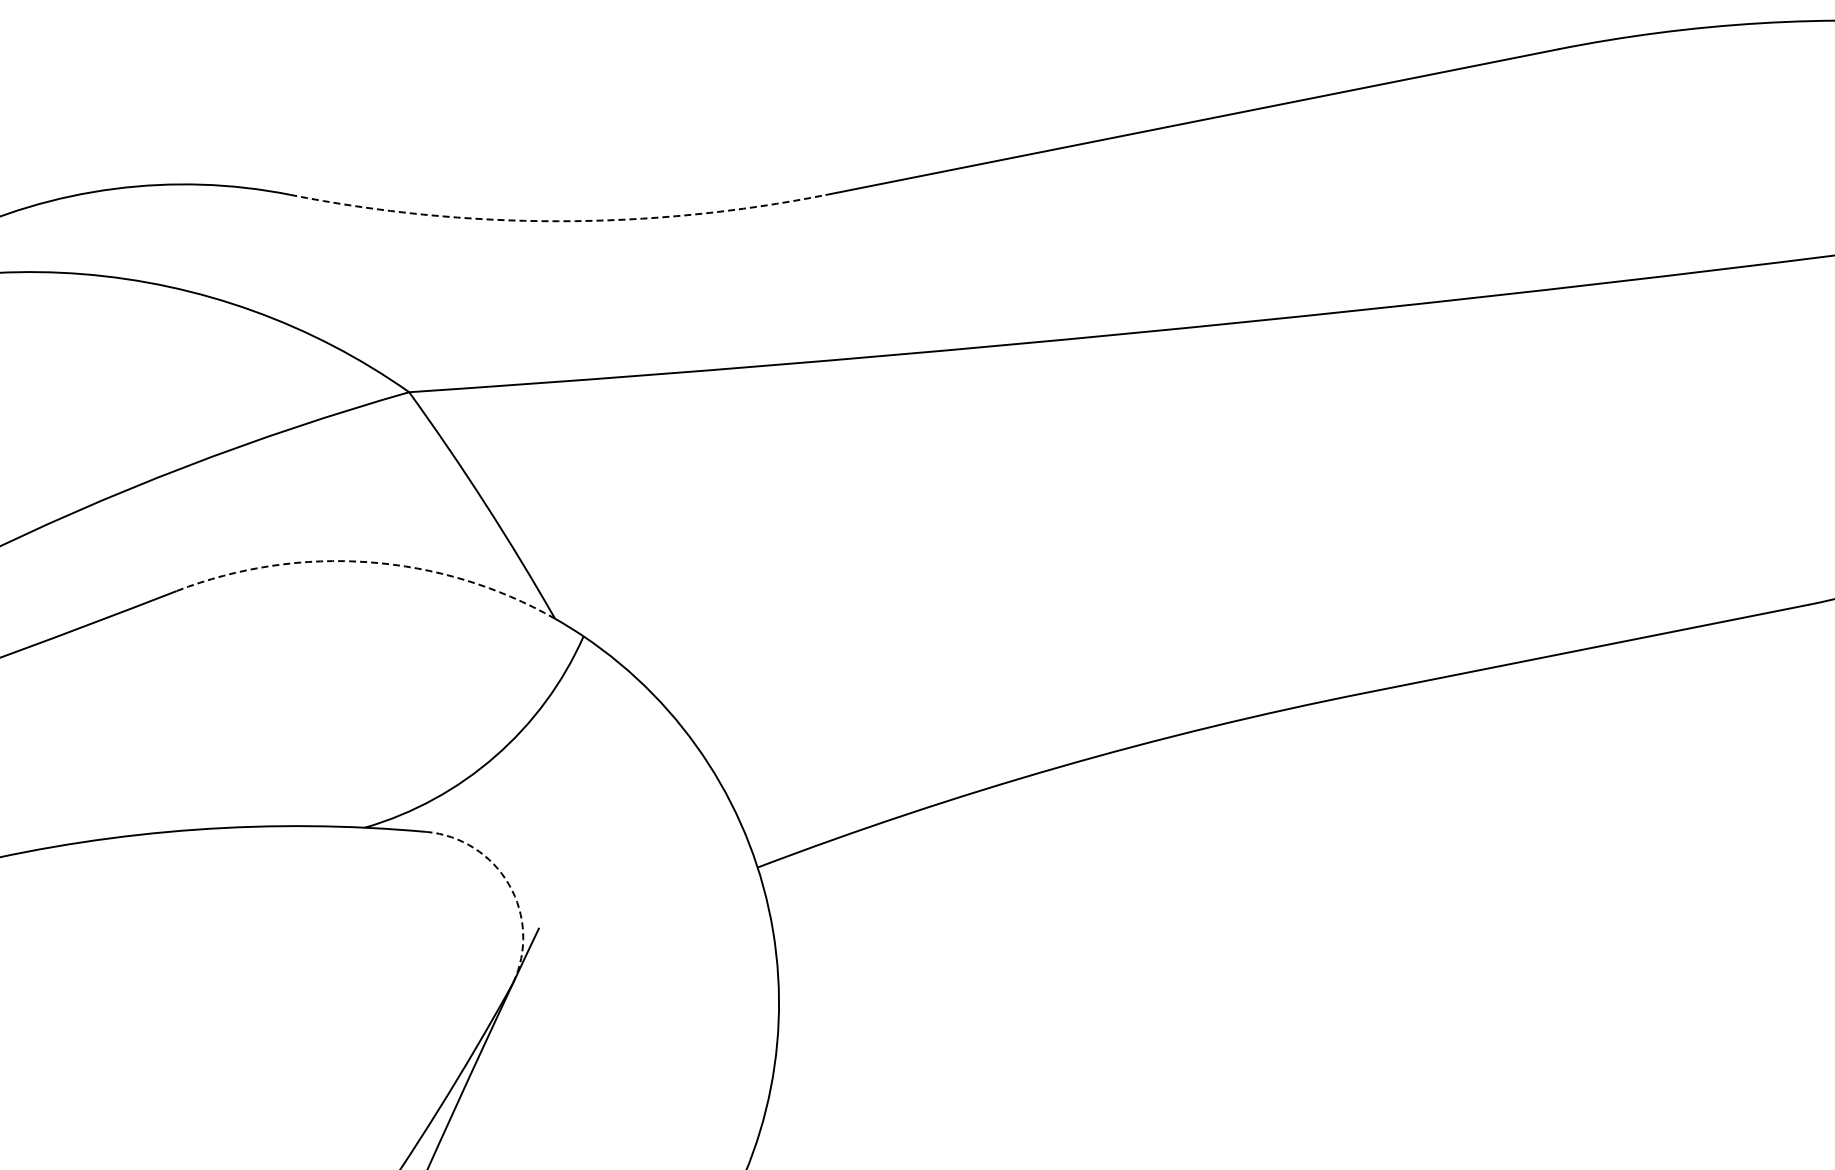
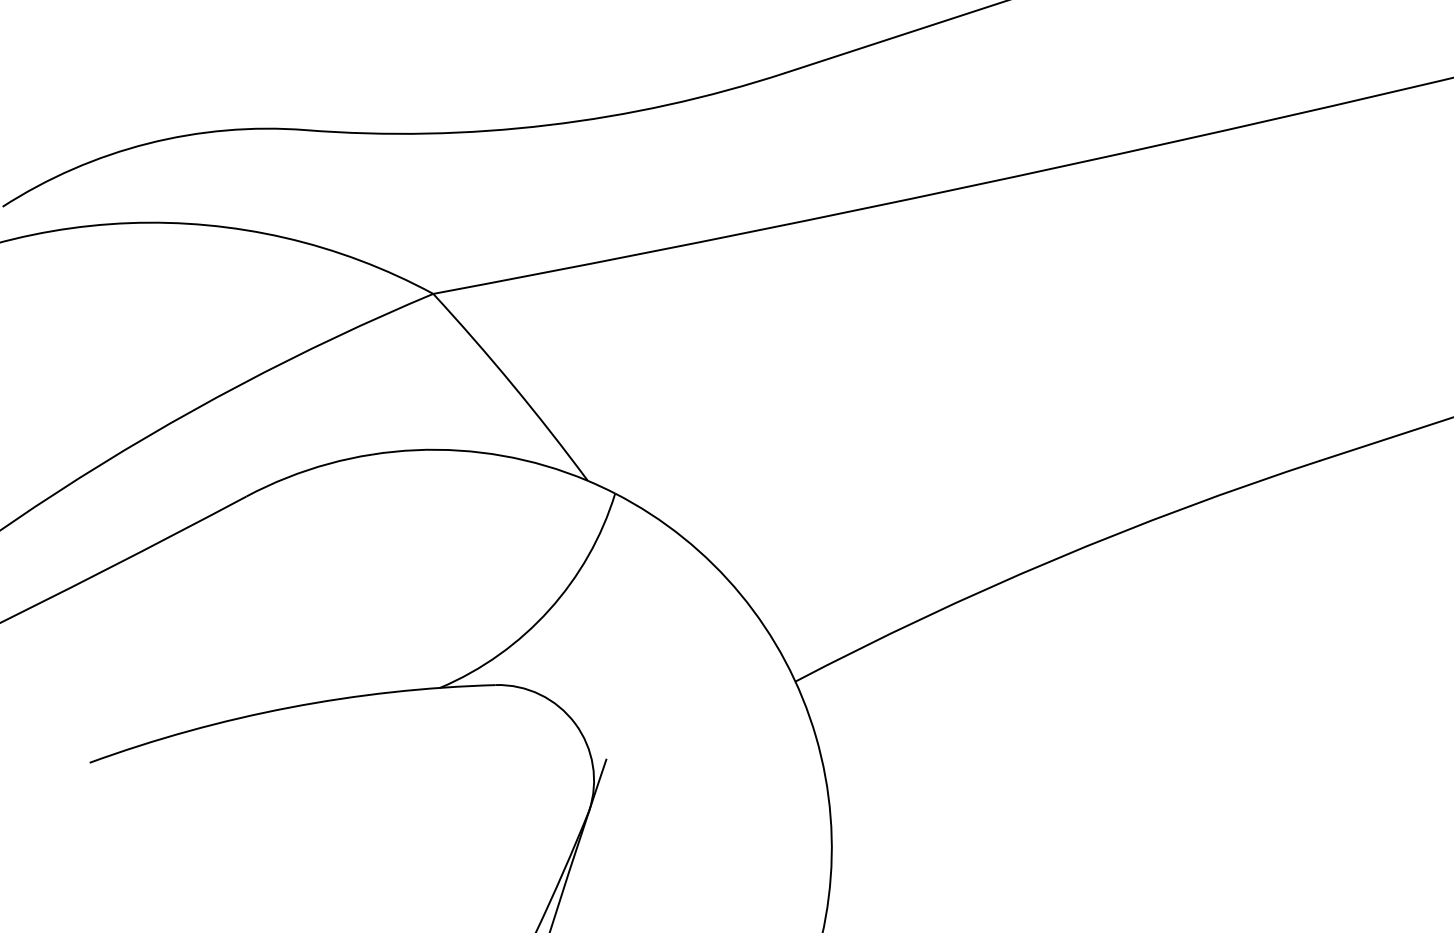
arc: (558, 221) -> (548, 125), dashed -> solid
arc: (368, 562) -> (415, 450), dashed -> solid
arc: (509, 884) -> (575, 723), dashed -> solid

